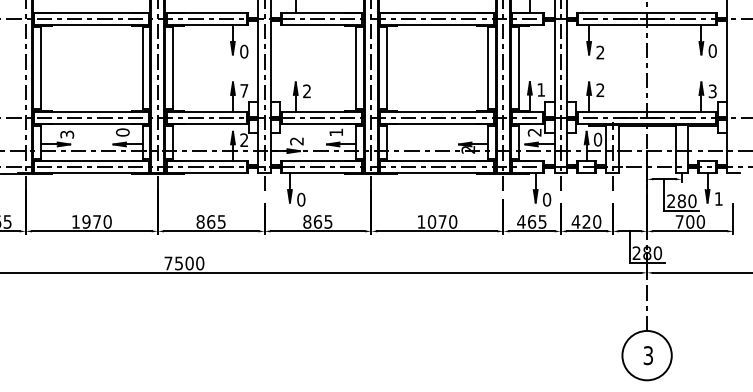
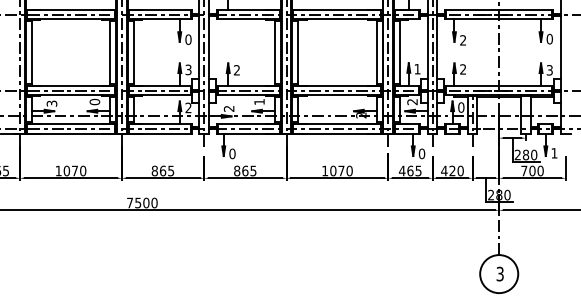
text: (244, 90) -> (188, 69), 7 -> 3
text: (86, 221) -> (66, 170), 1970 -> 1070

